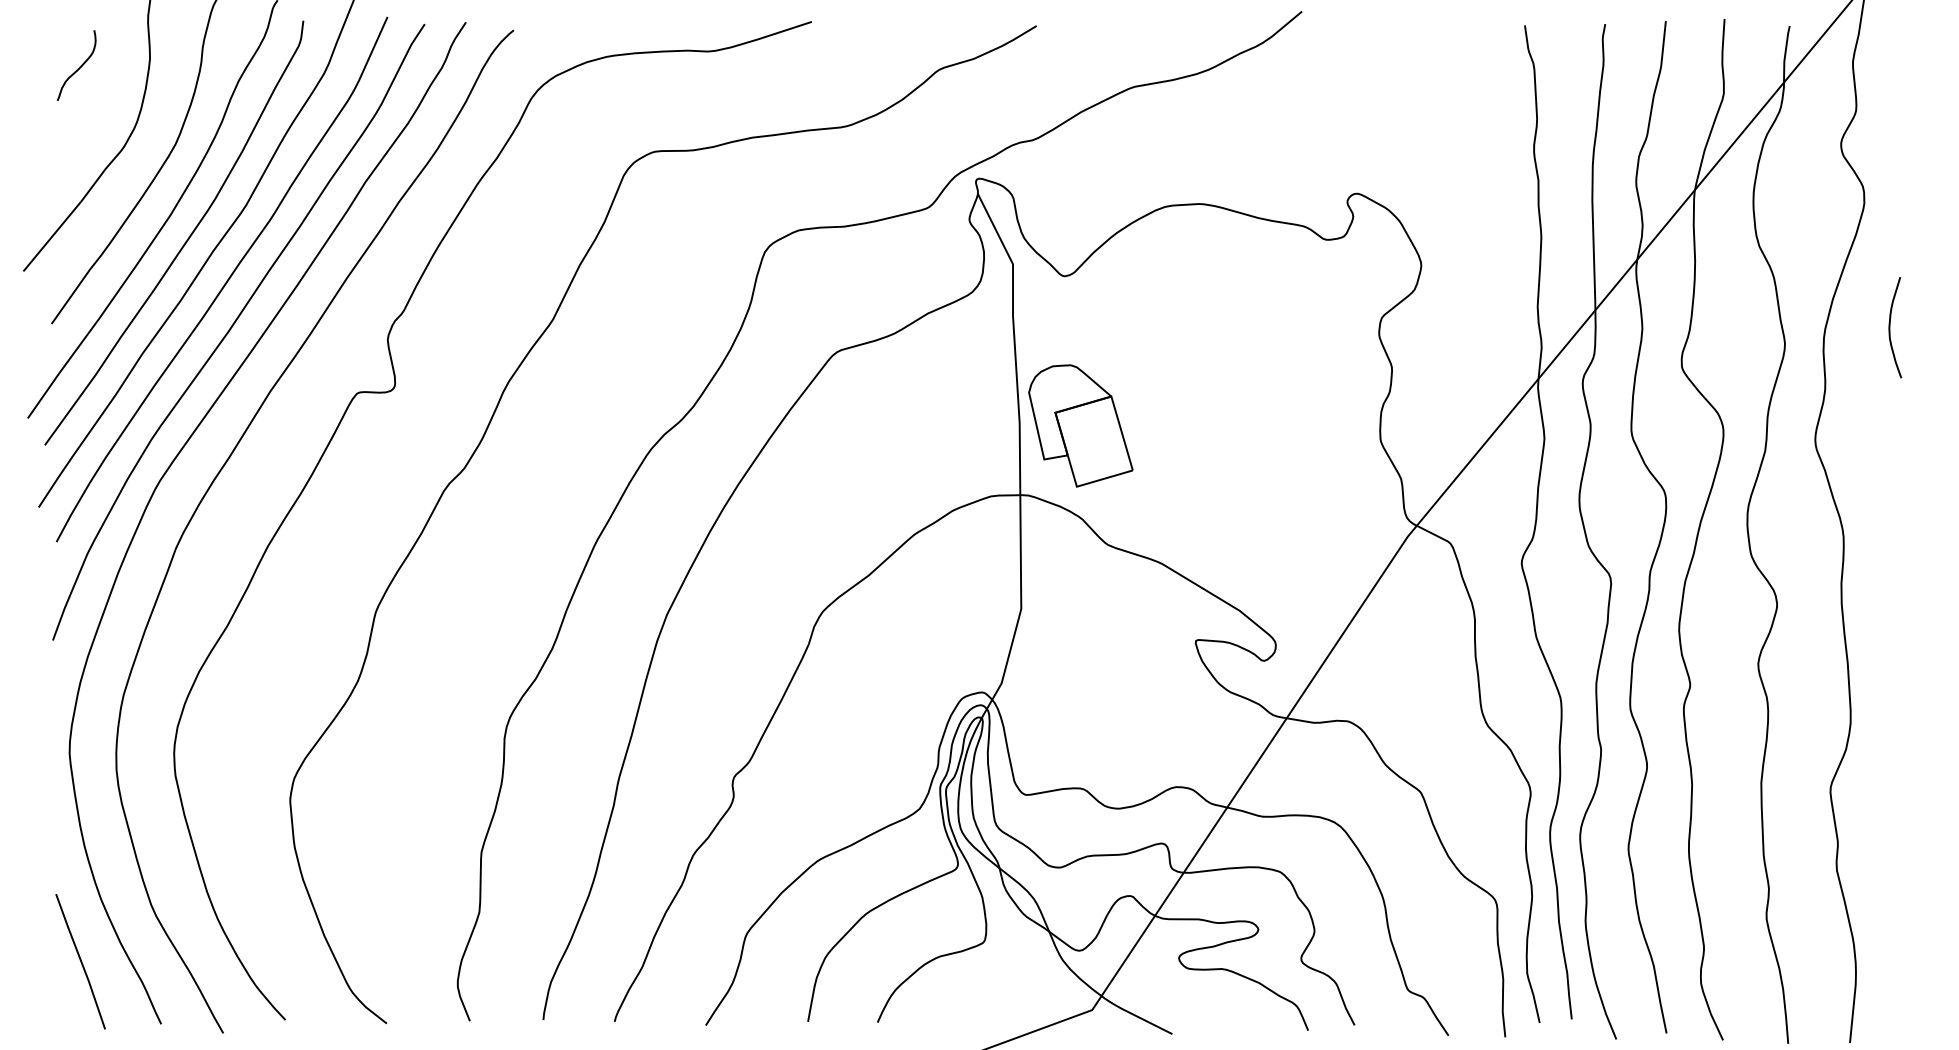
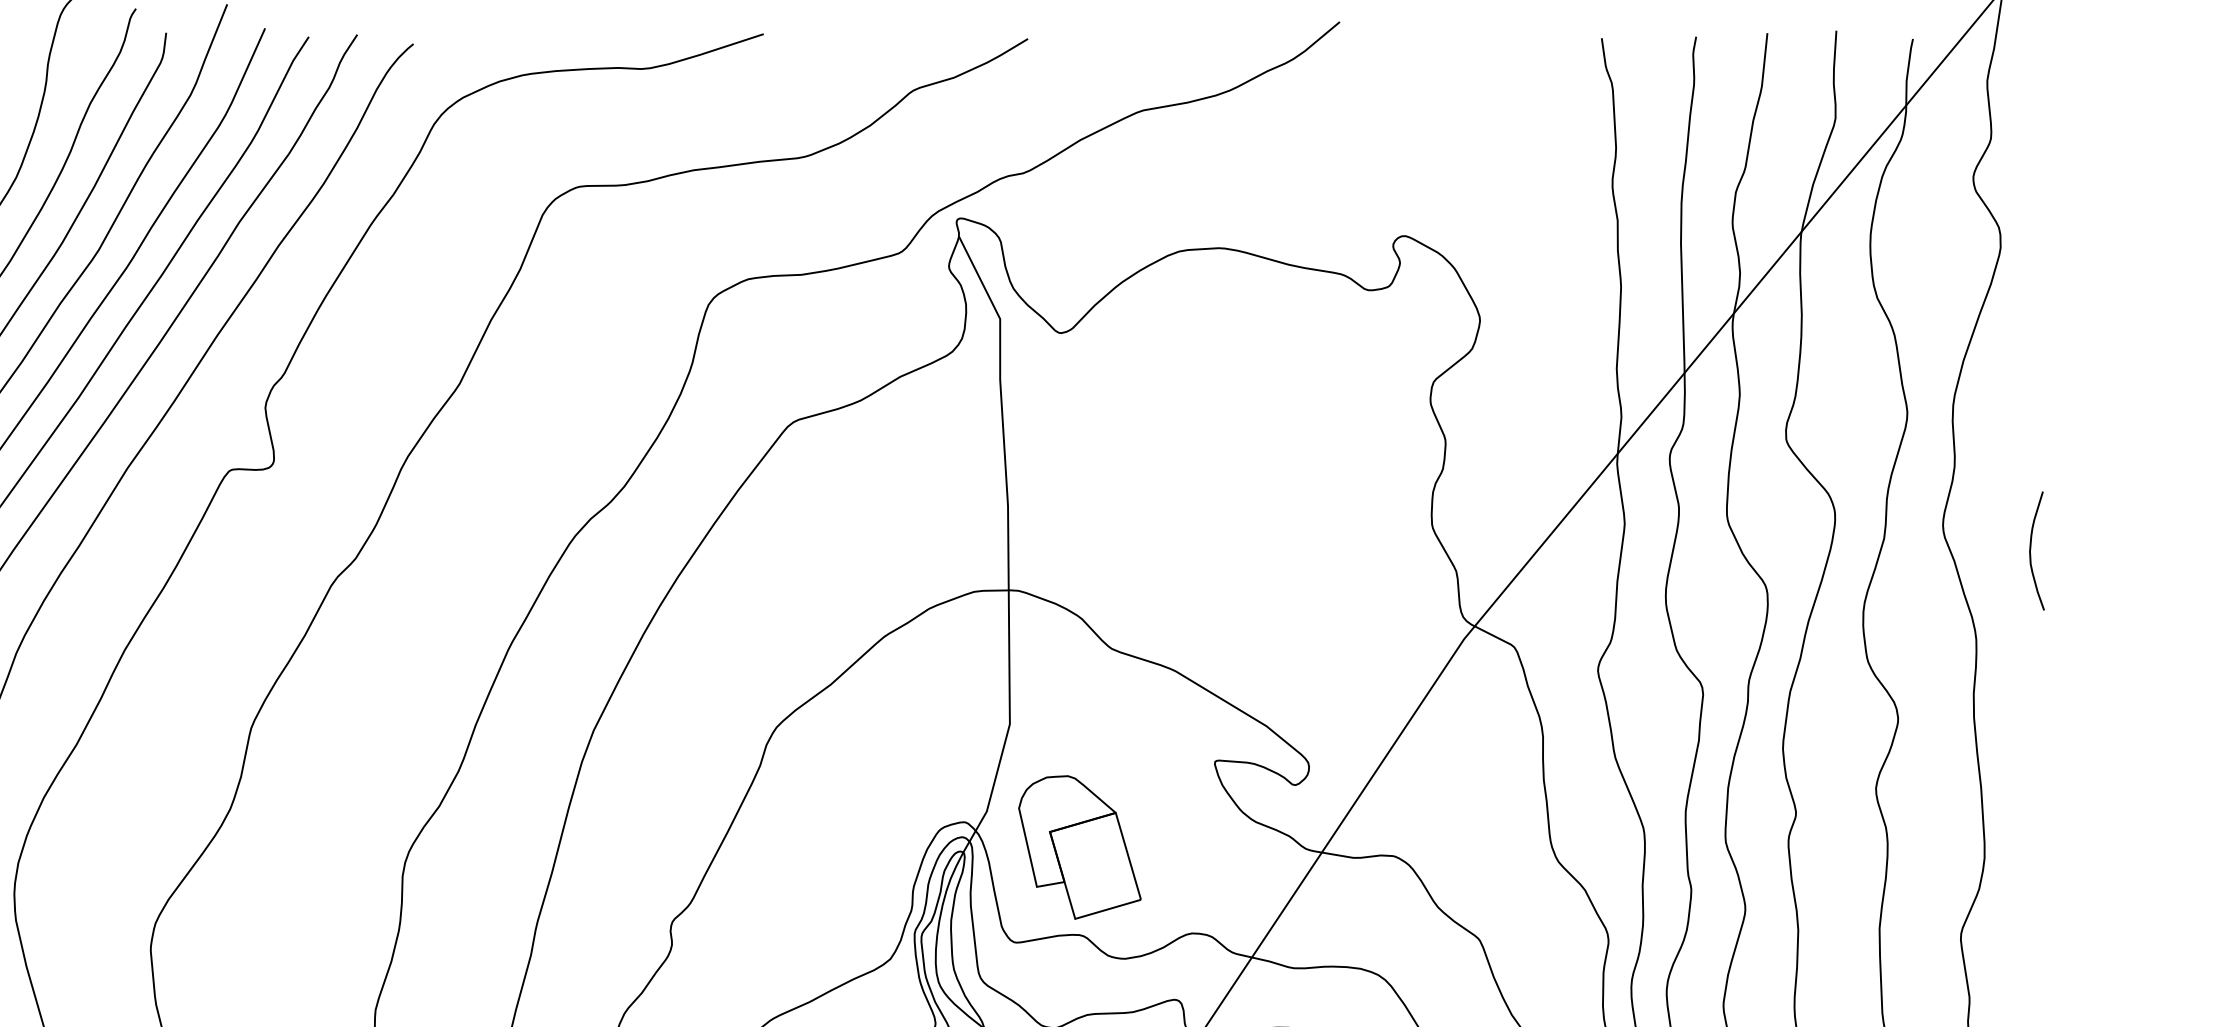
curve: (1890, 327) -> (2031, 550), moved
part: (1080, 425) -> (1079, 846), moved

